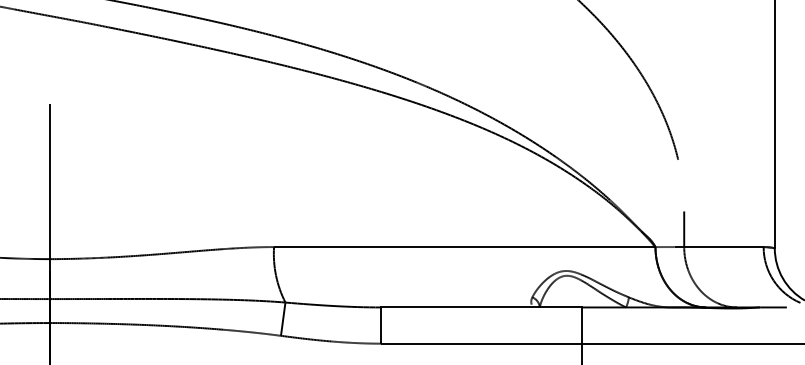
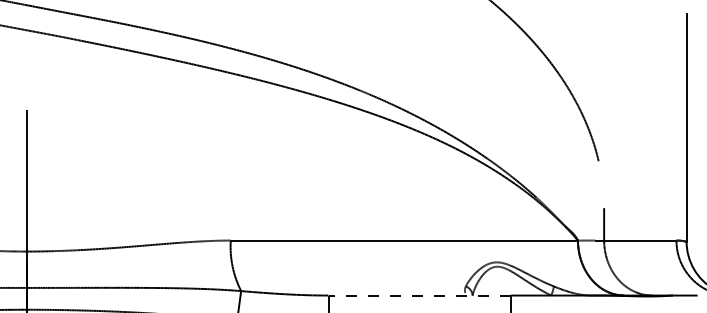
line: (480, 307) -> (418, 295), solid -> dashed

